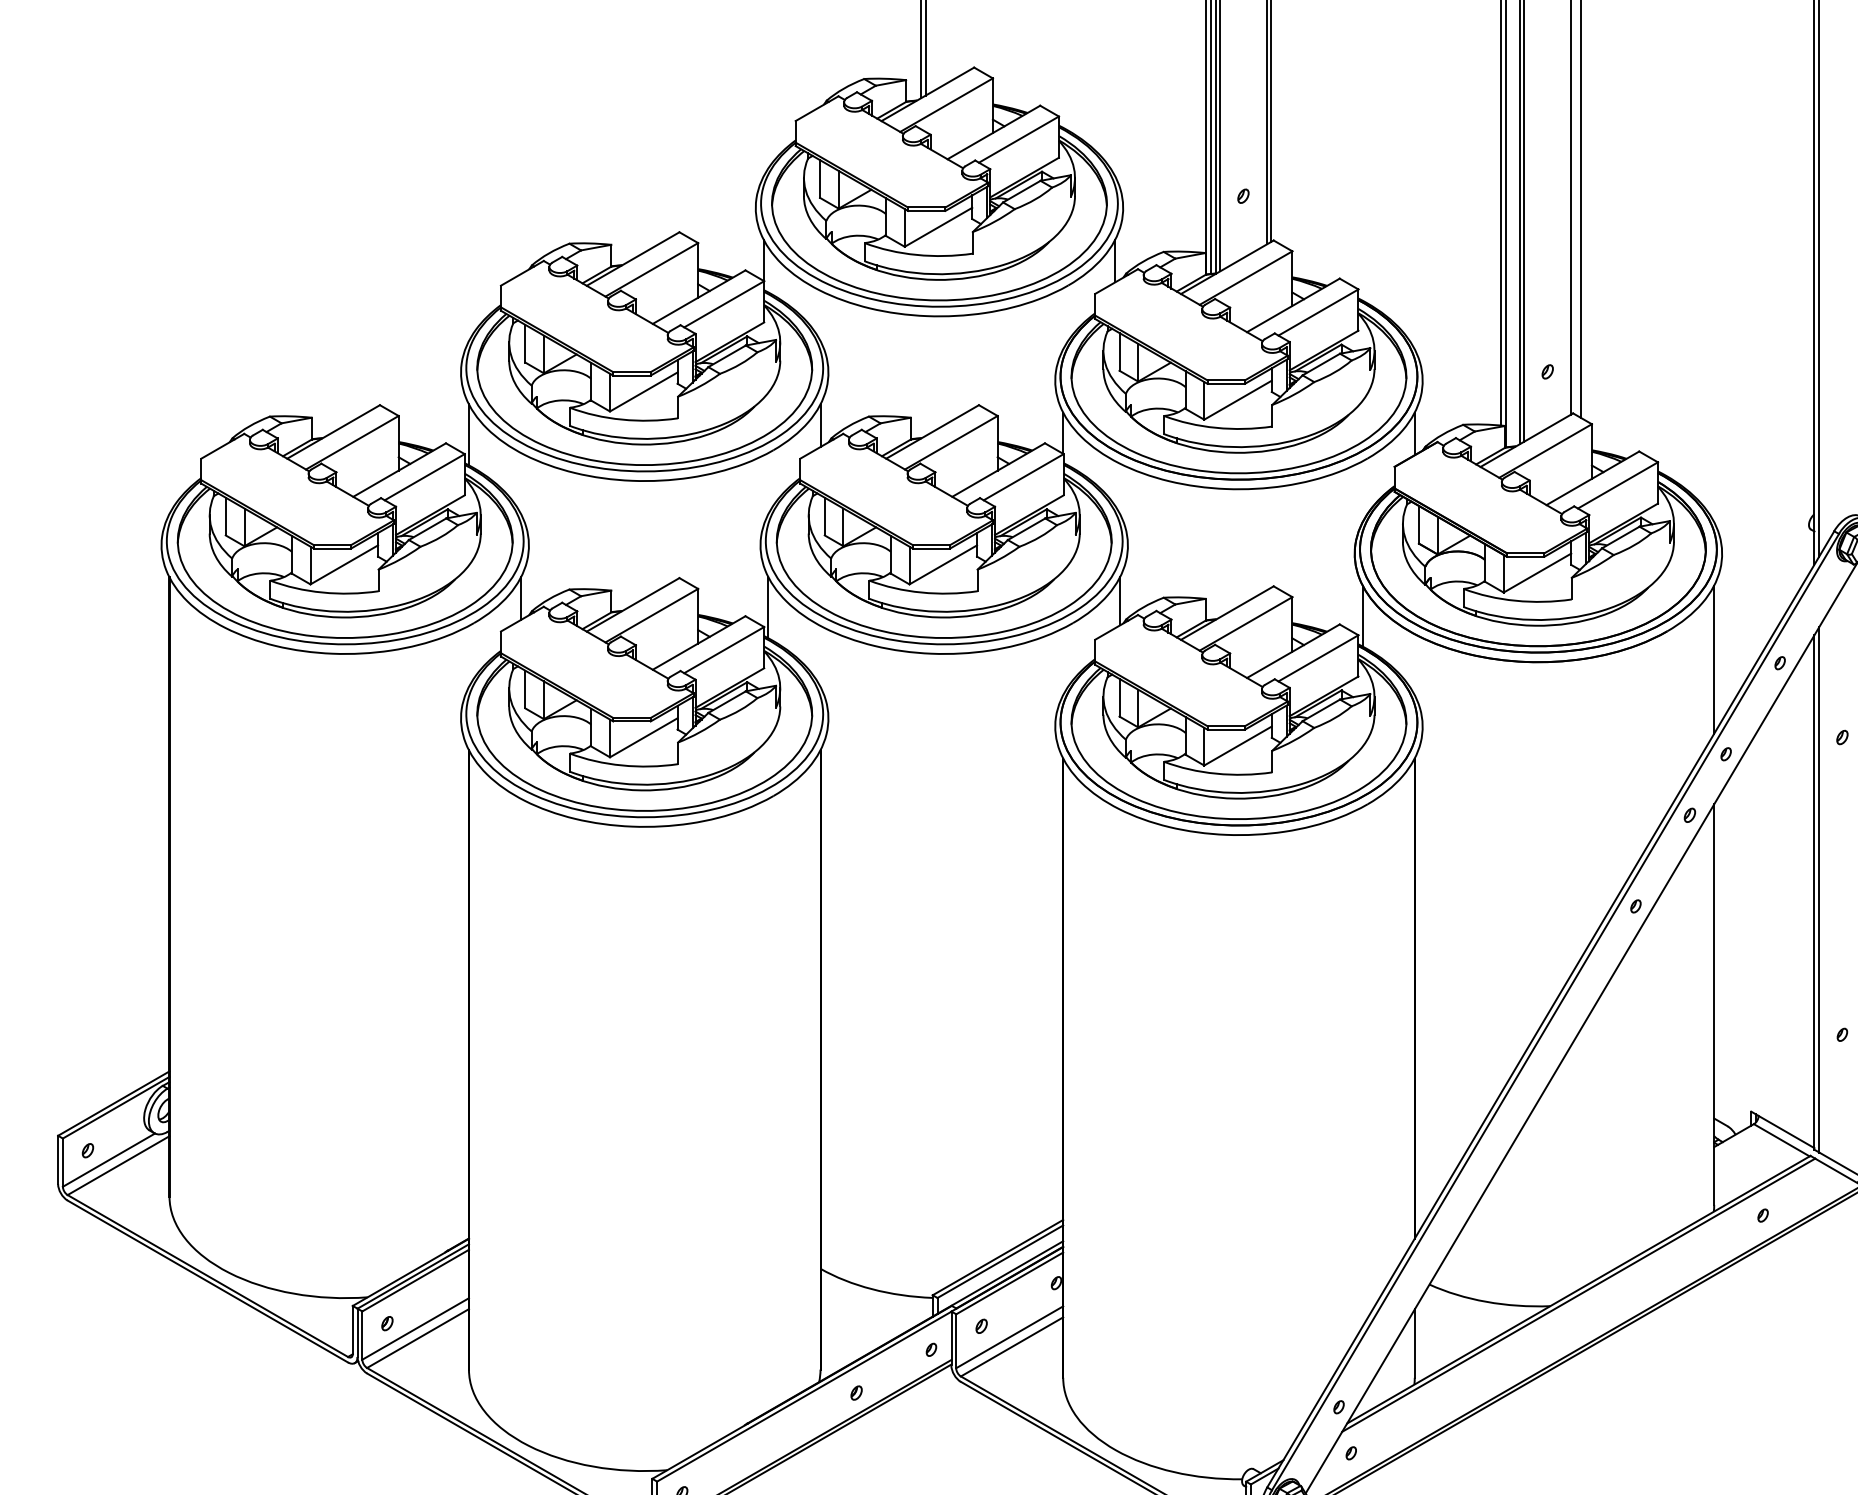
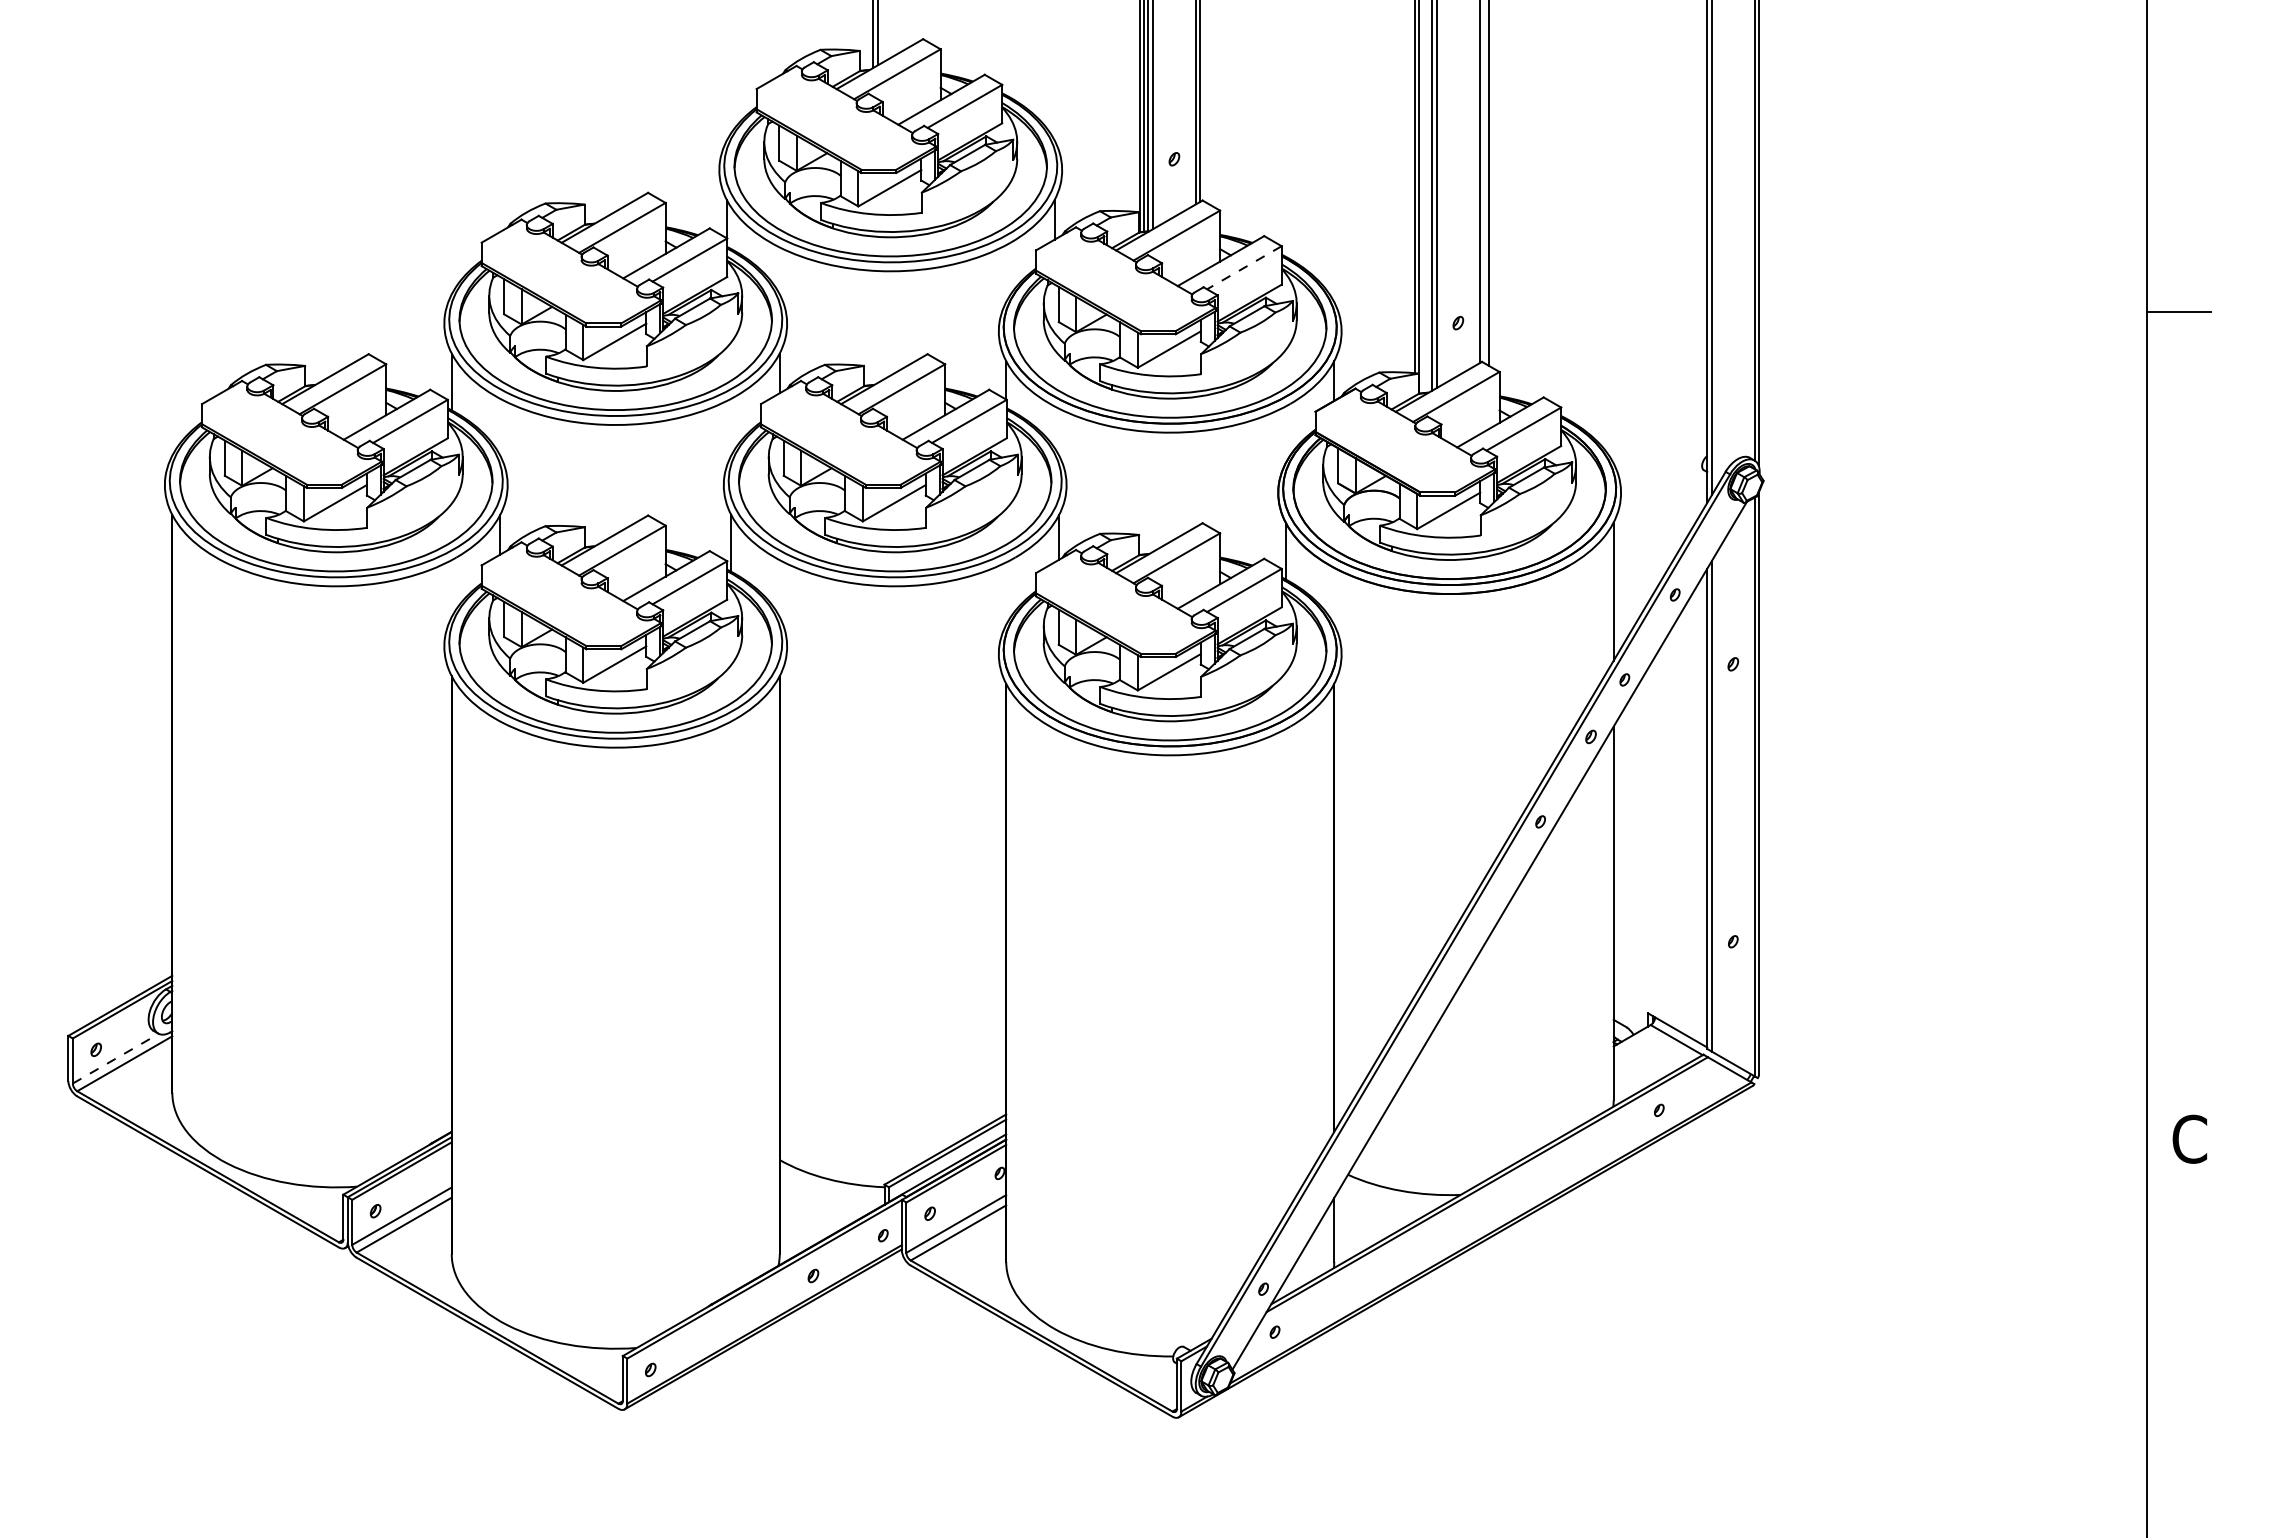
line: (1317, 313) -> (1243, 268), solid -> dashed
line: (108, 1159) -> (115, 1058), solid -> dashed

